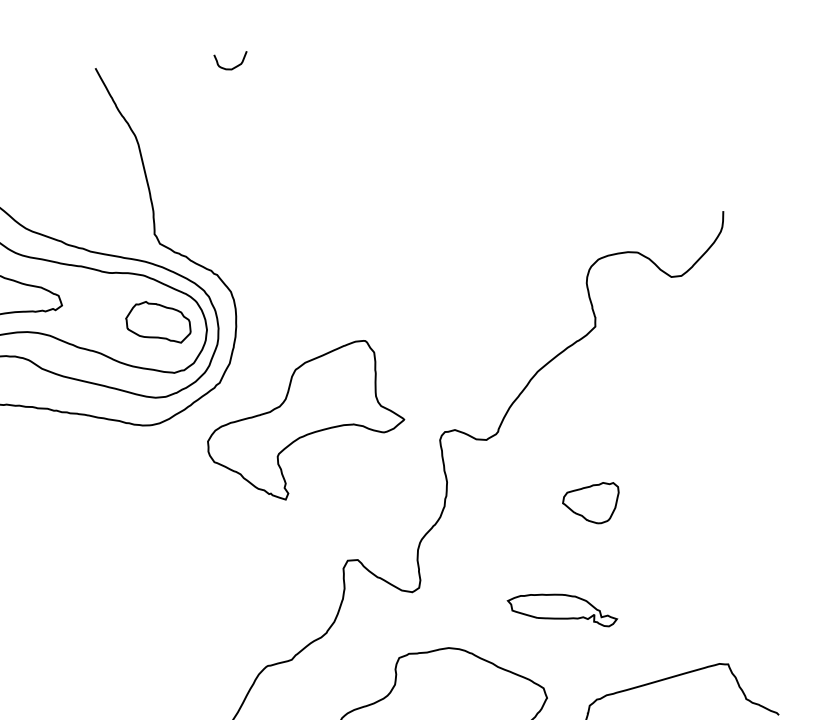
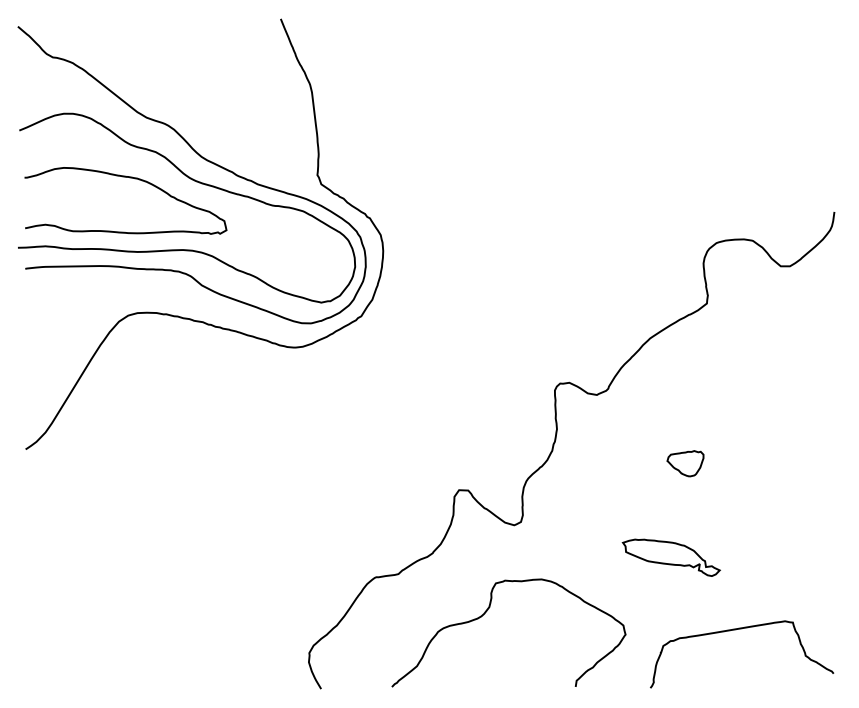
curve: (234, 66) -> (406, 31), removed
part: (157, 322) -> (311, 255), removed
part: (305, 422) -> (434, 360), removed
part: (591, 503) -> (685, 463), size x0.7
part: (561, 611) -> (670, 557), moved

